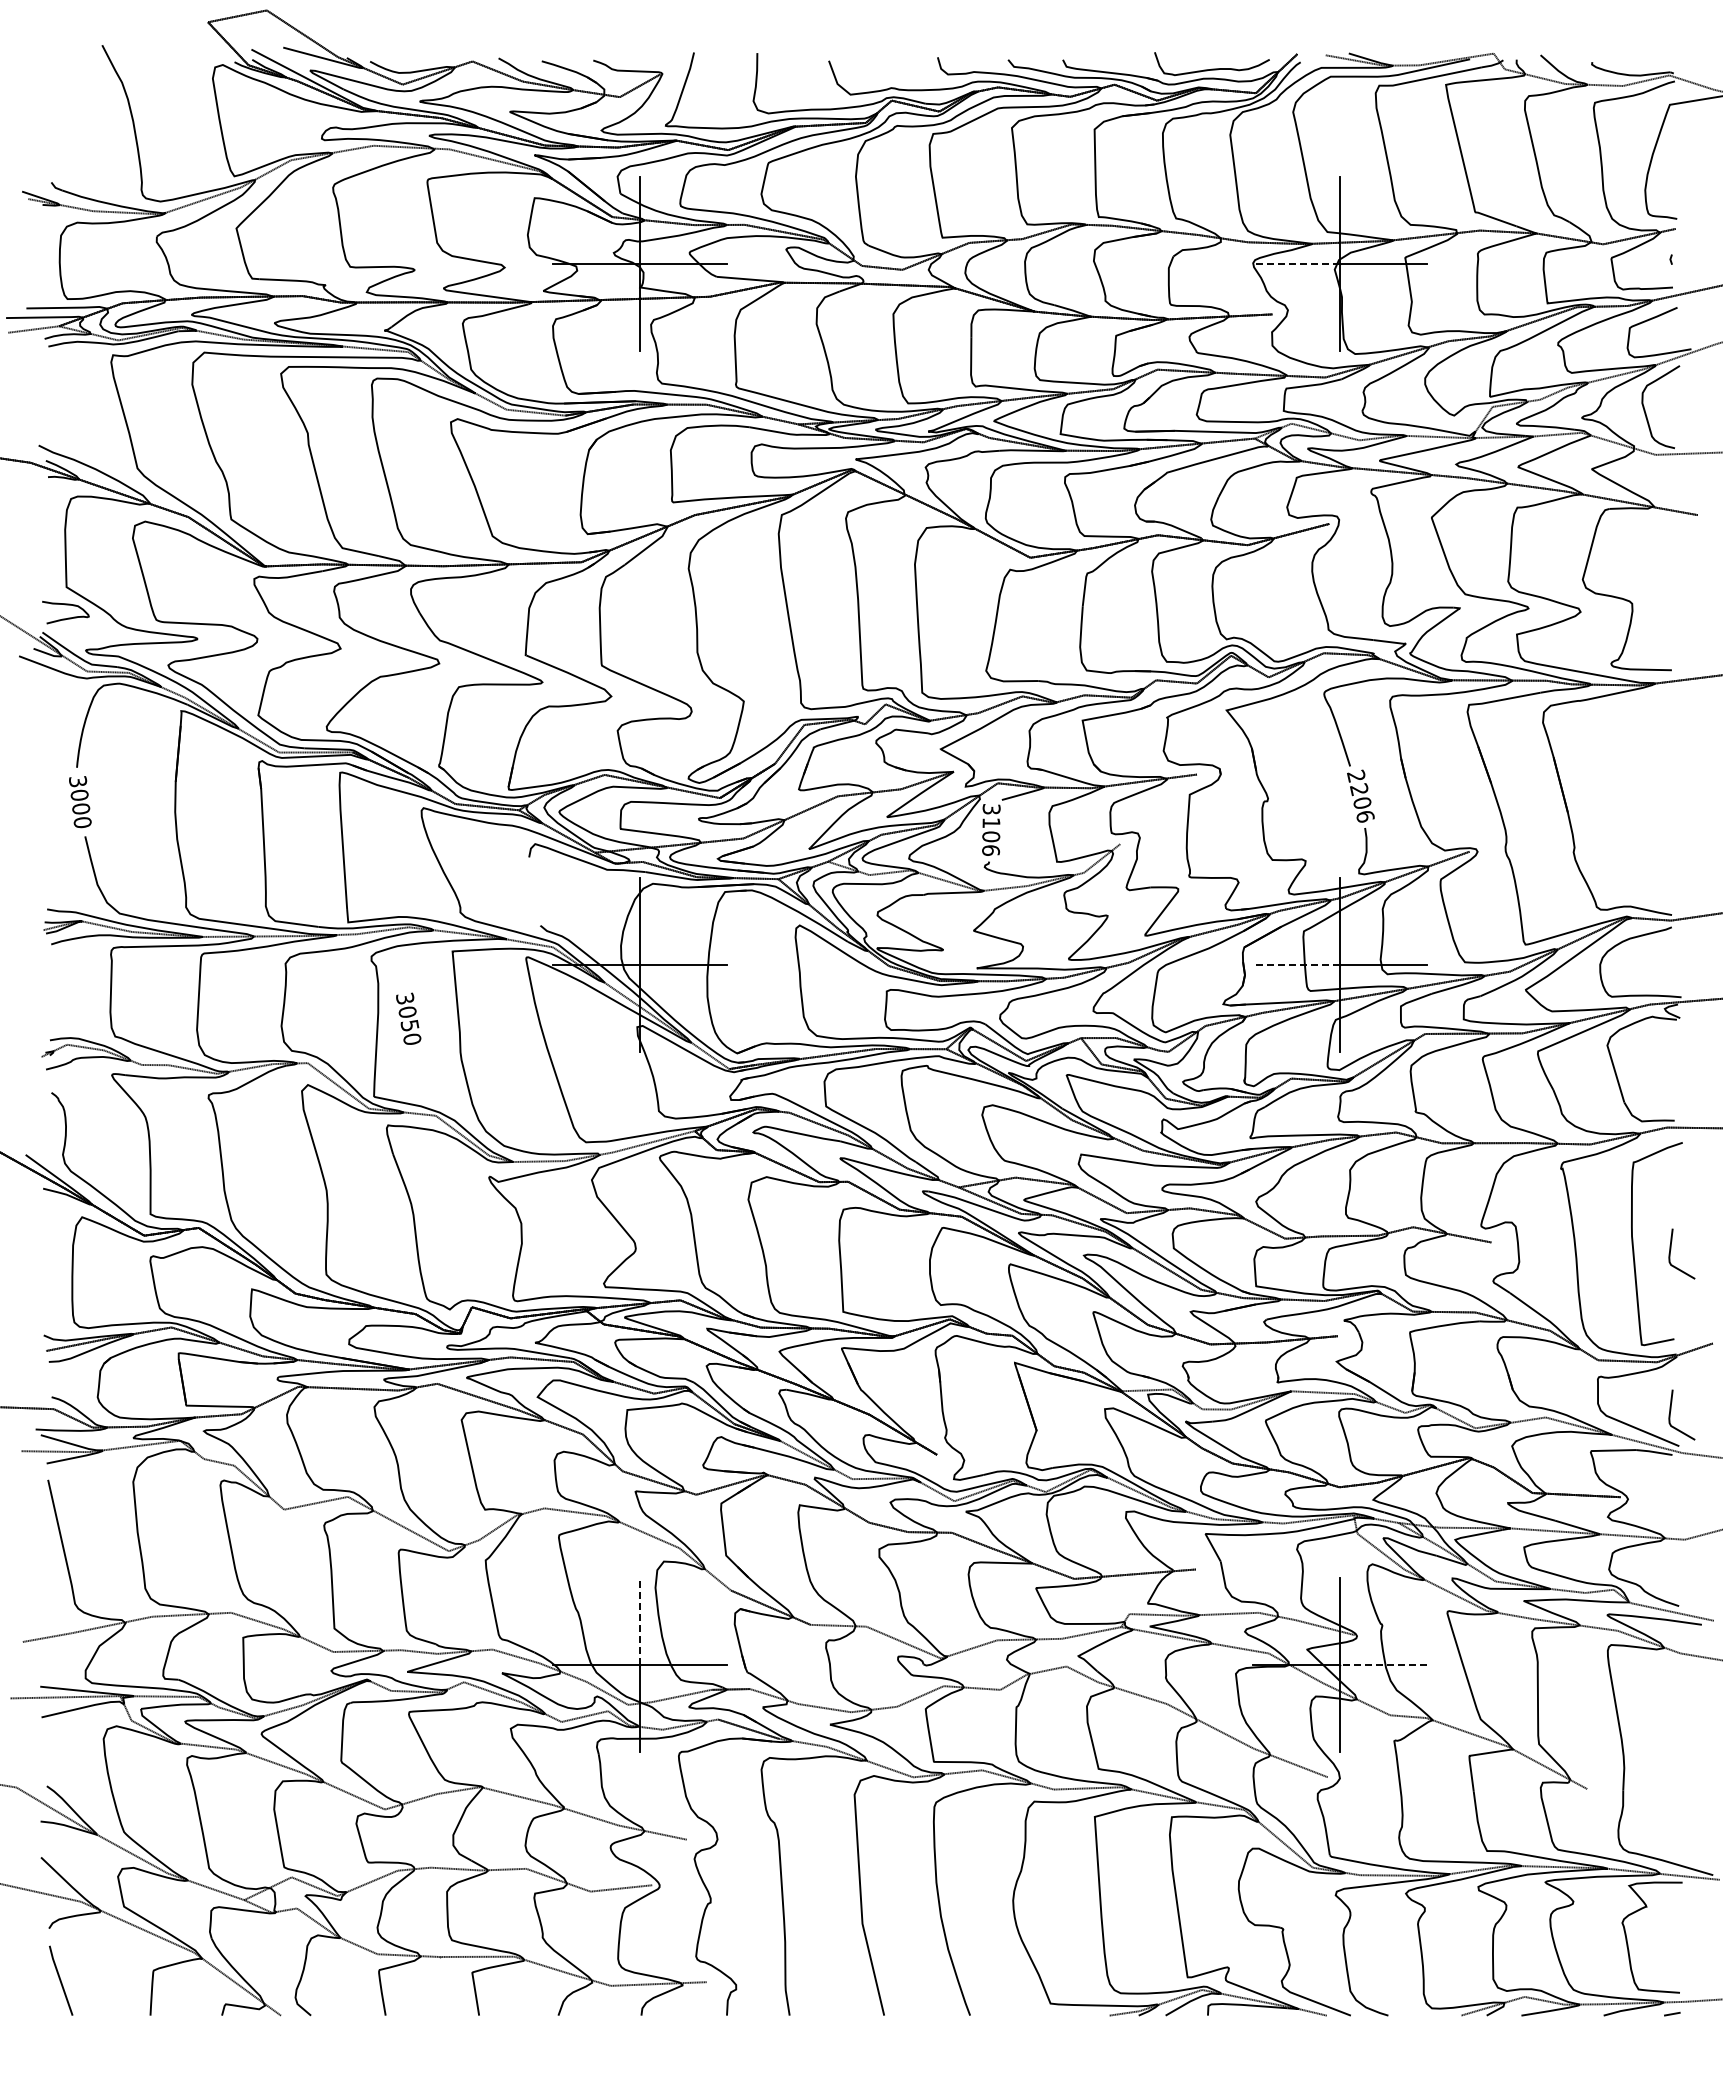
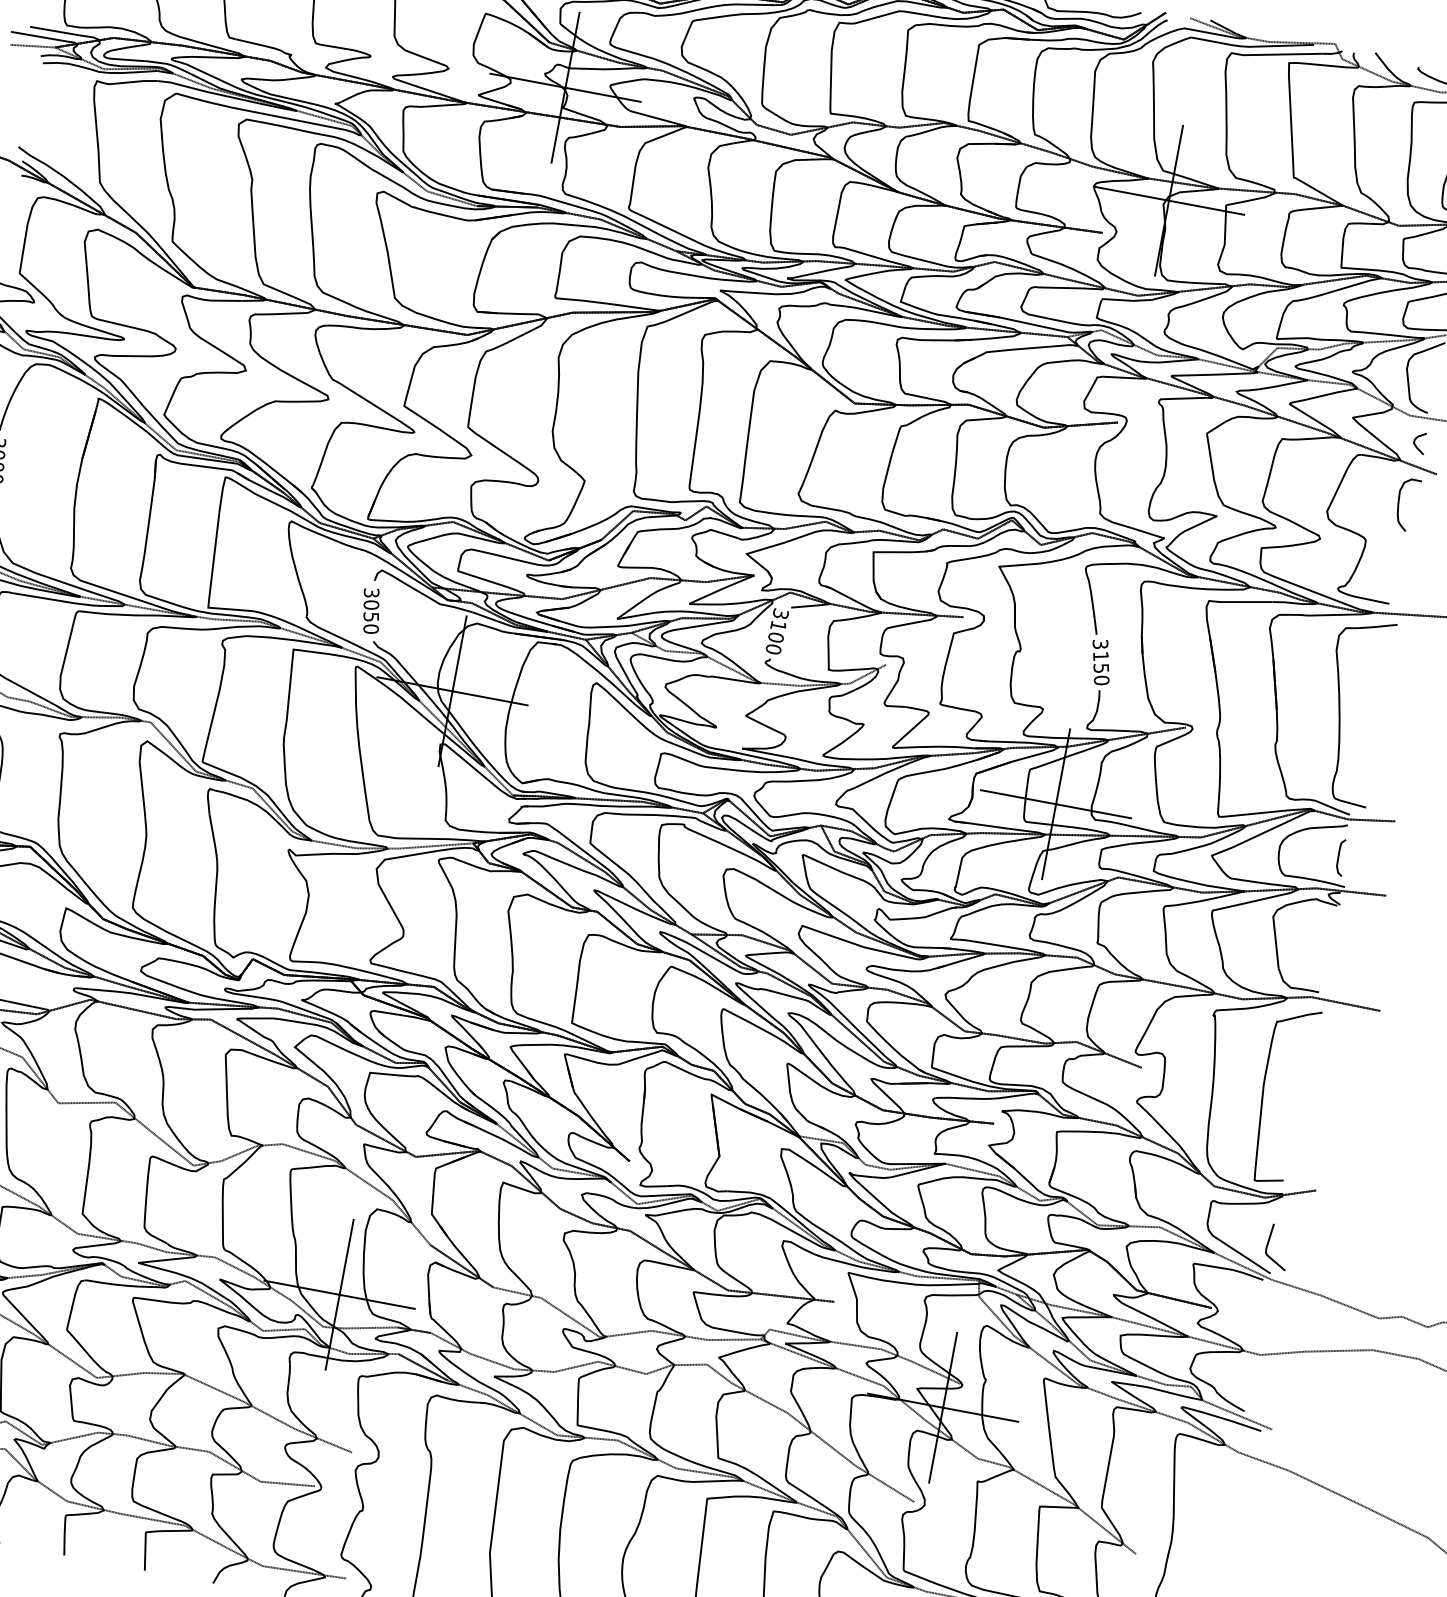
line: (1296, 264) -> (1131, 193), dashed -> solid
curve: (1668, 486) -> (1416, 445), added
curve: (1662, 557) -> (1399, 505), added
text: (1360, 795) -> (1100, 661), 2206 -> 3150
curve: (1639, 799) -> (1340, 709), added
text: (991, 850) -> (774, 649), 3106 -> 3100
line: (1296, 964) -> (1018, 796), dashed -> solid
curve: (1668, 964) -> (1338, 856), added
text: (408, 1018) -> (371, 610), moved
line: (1671, 1249) -> (1295, 1102), removed
line: (639, 1621) -> (346, 1256), dashed -> solid
line: (1383, 1665) -> (980, 1414), dashed -> solid

